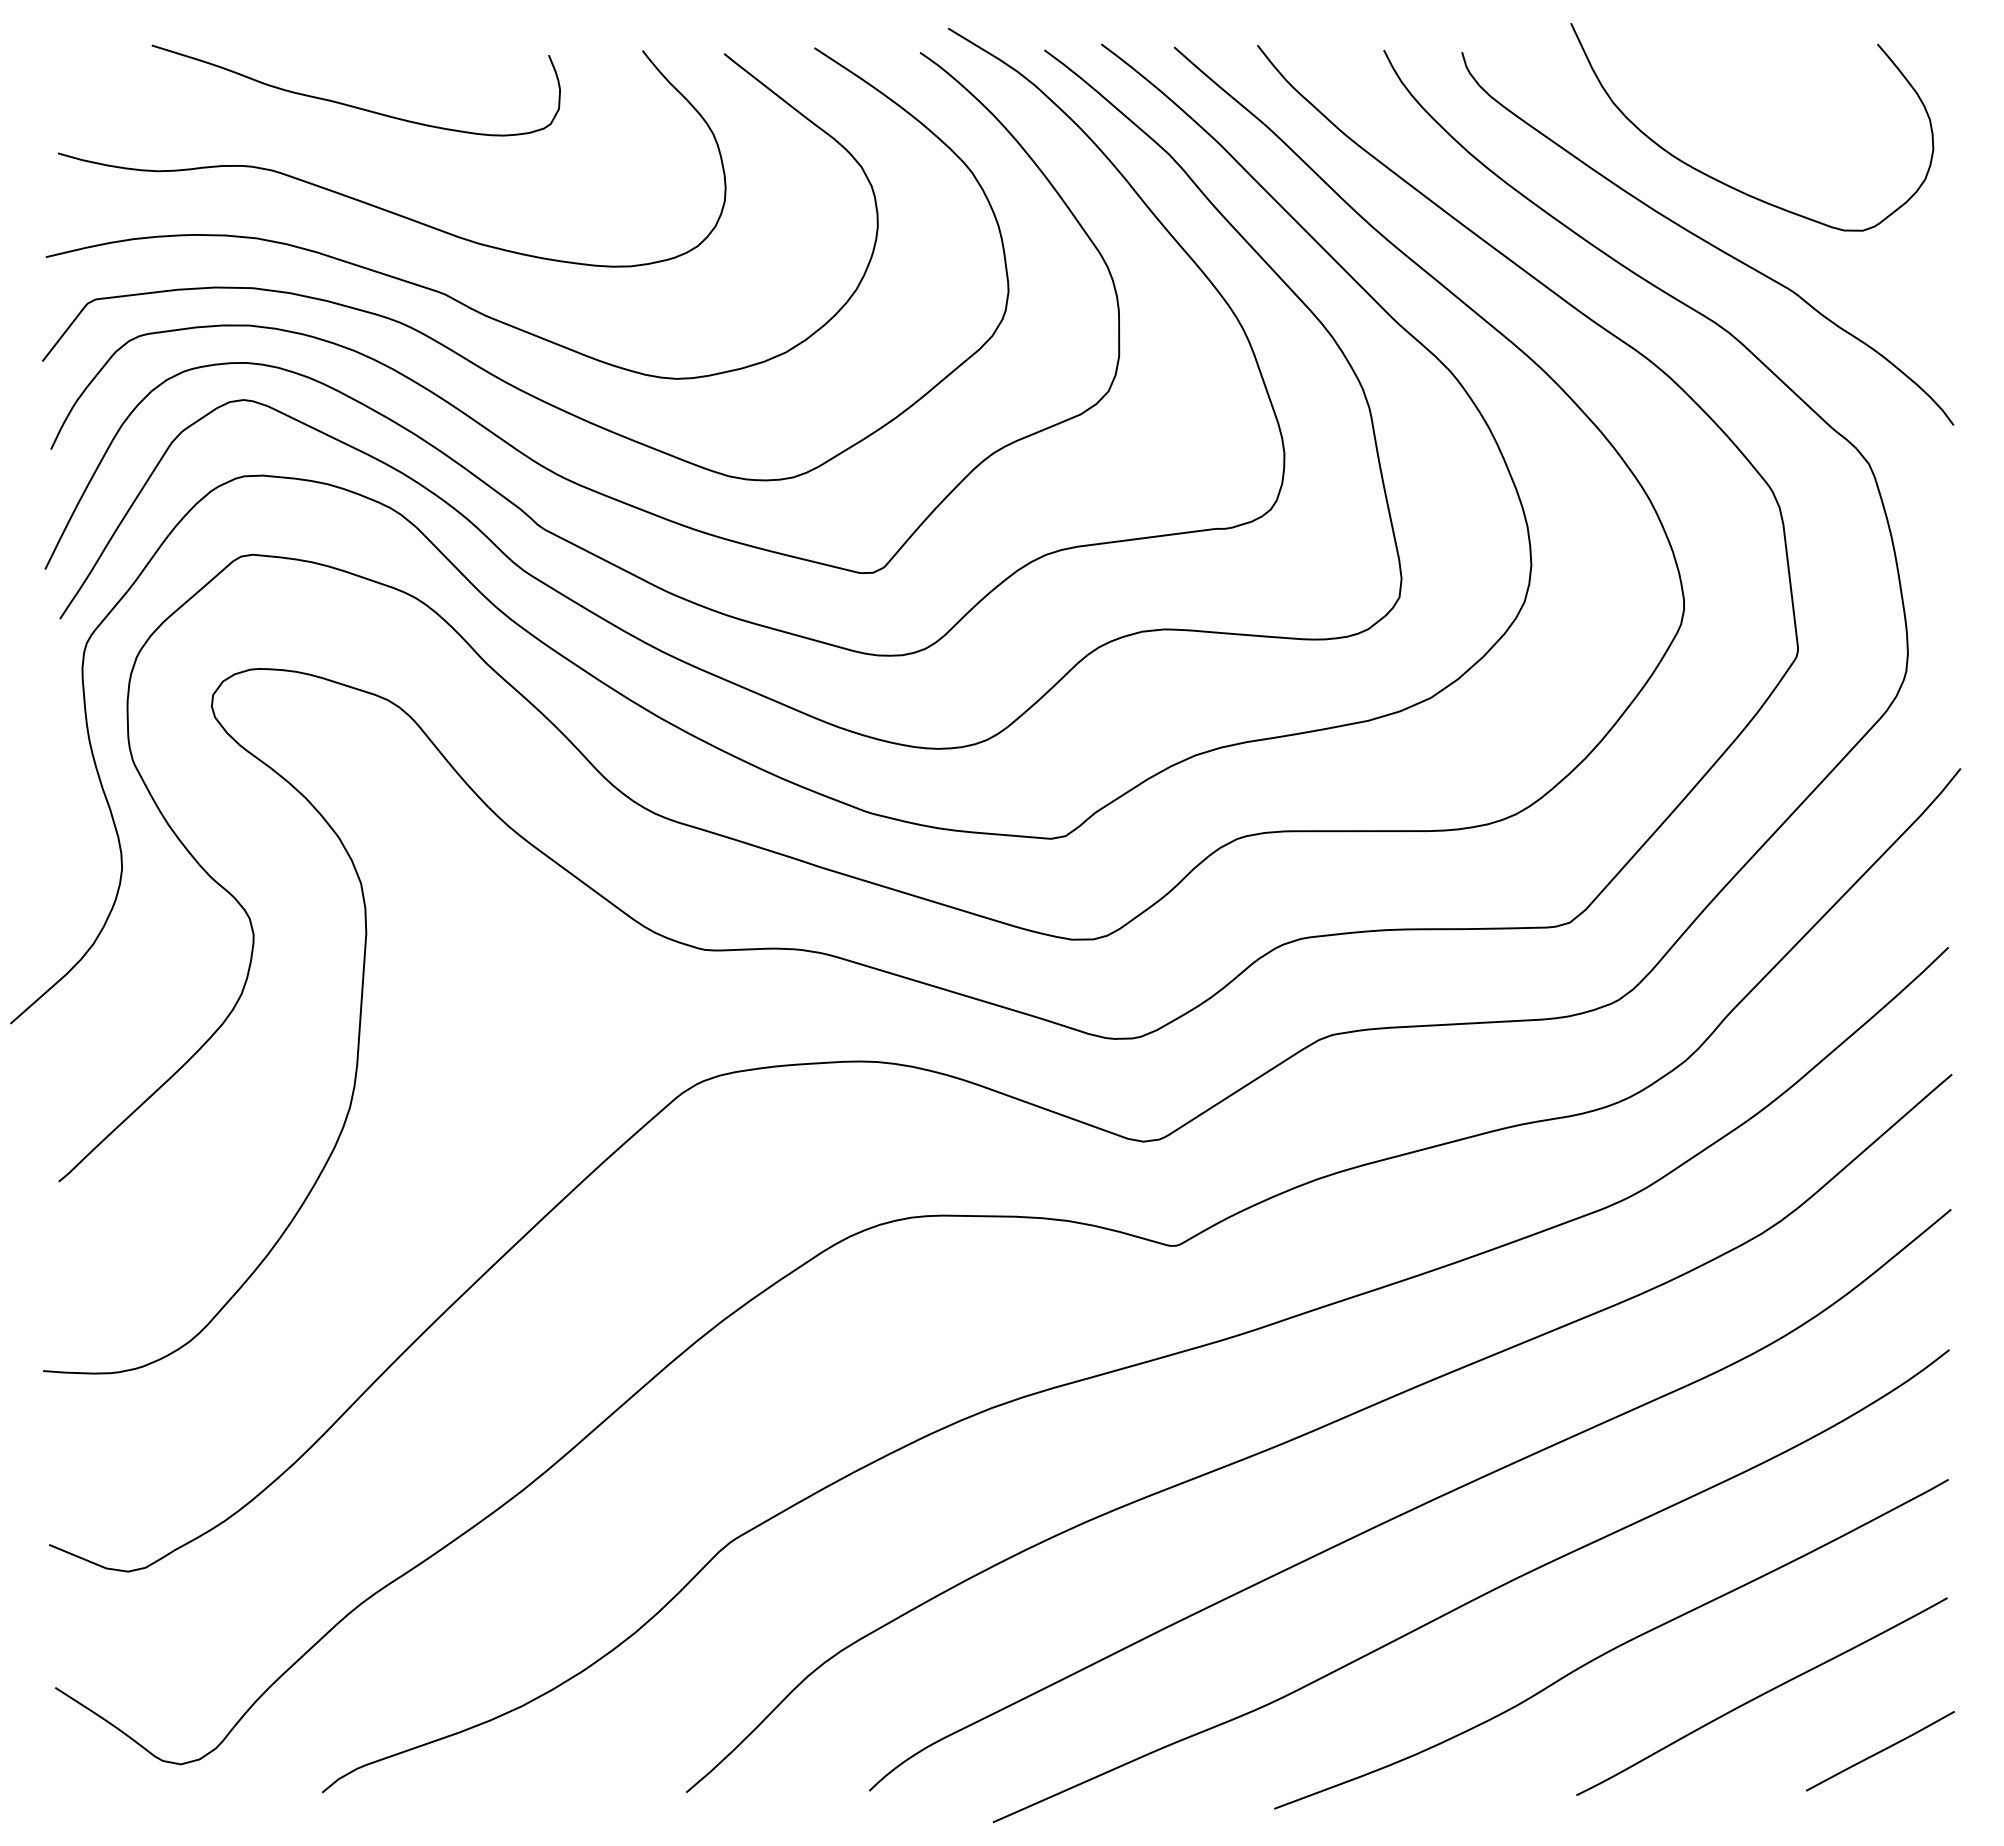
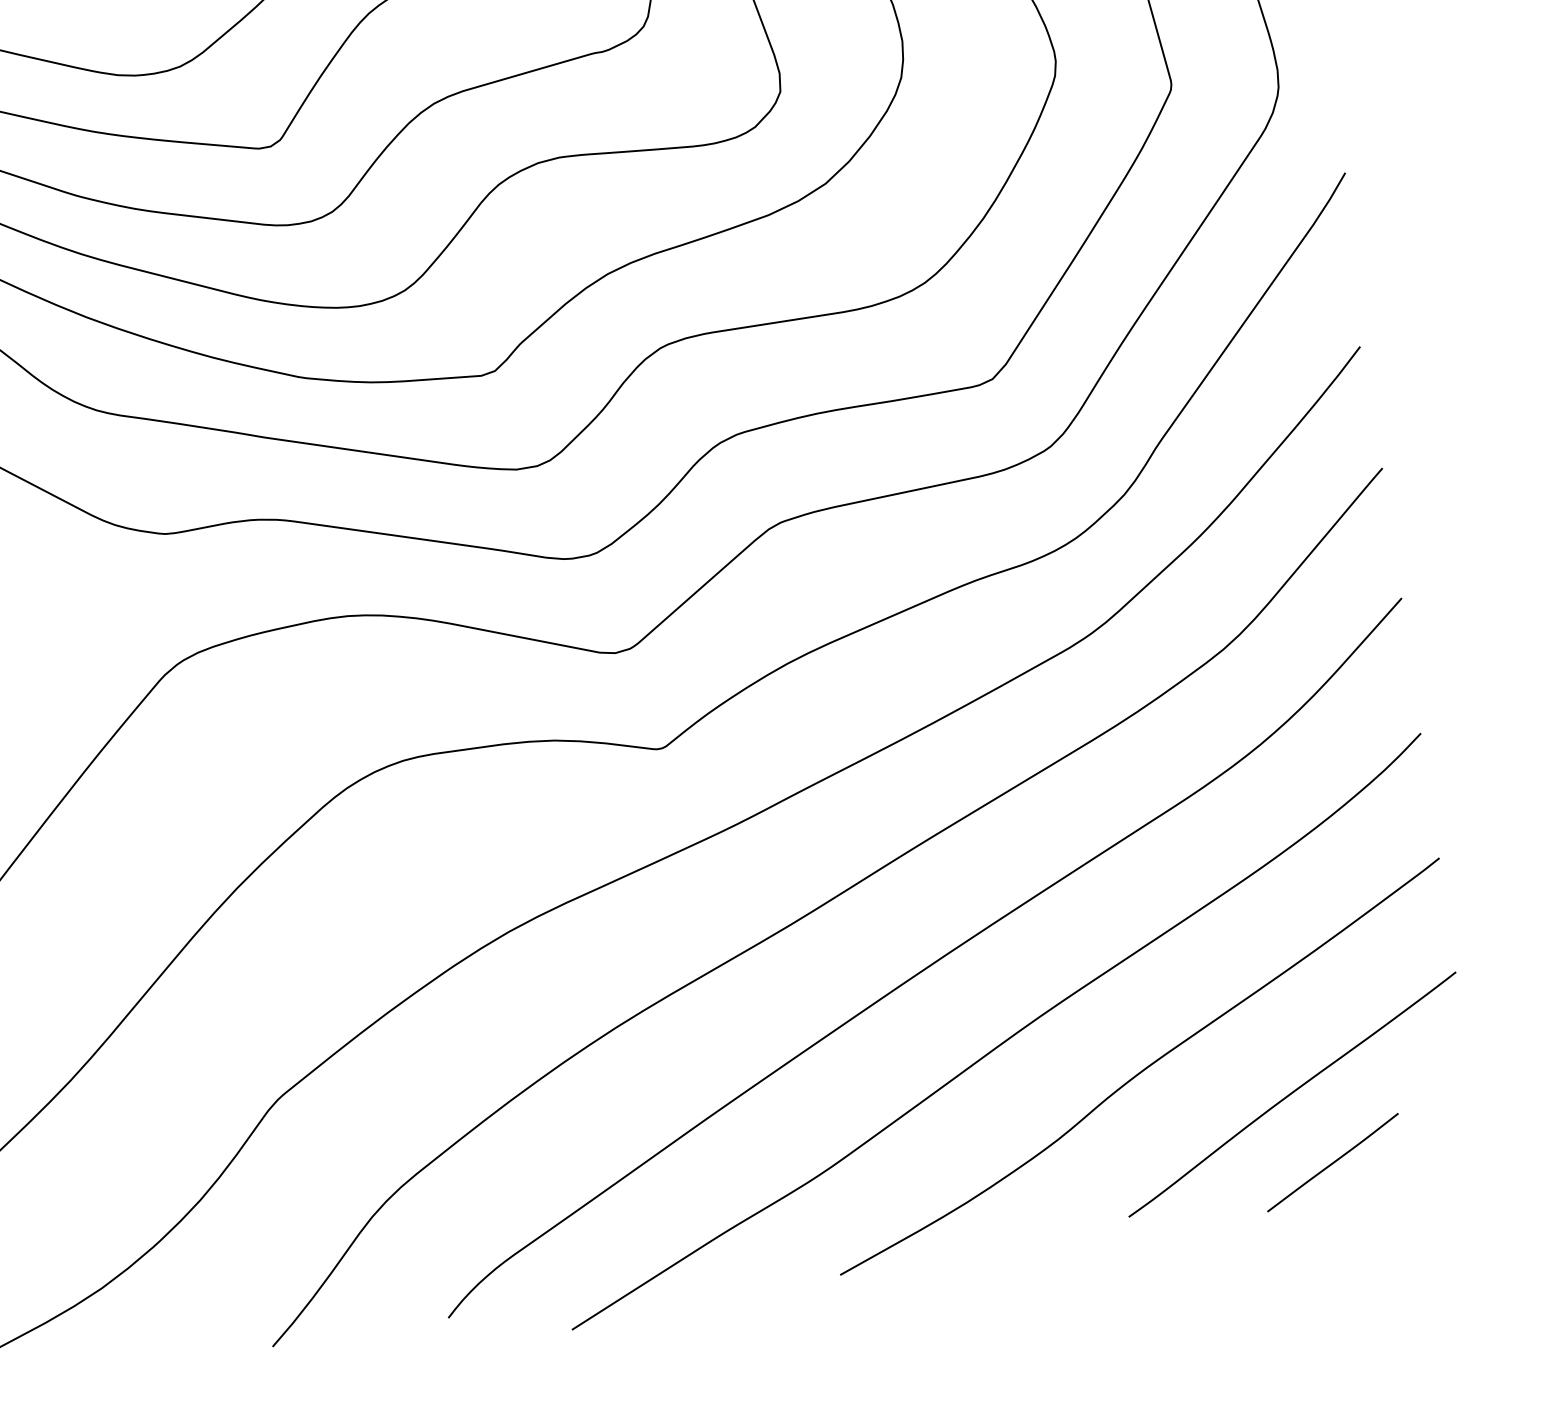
line: (1880, 1751) -> (1333, 1162), moved

